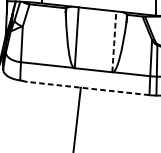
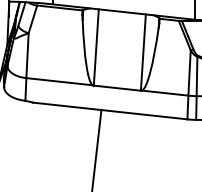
line: (114, 41) -> (143, 52), dashed -> solid
line: (88, 88) -> (110, 111), dashed -> solid

